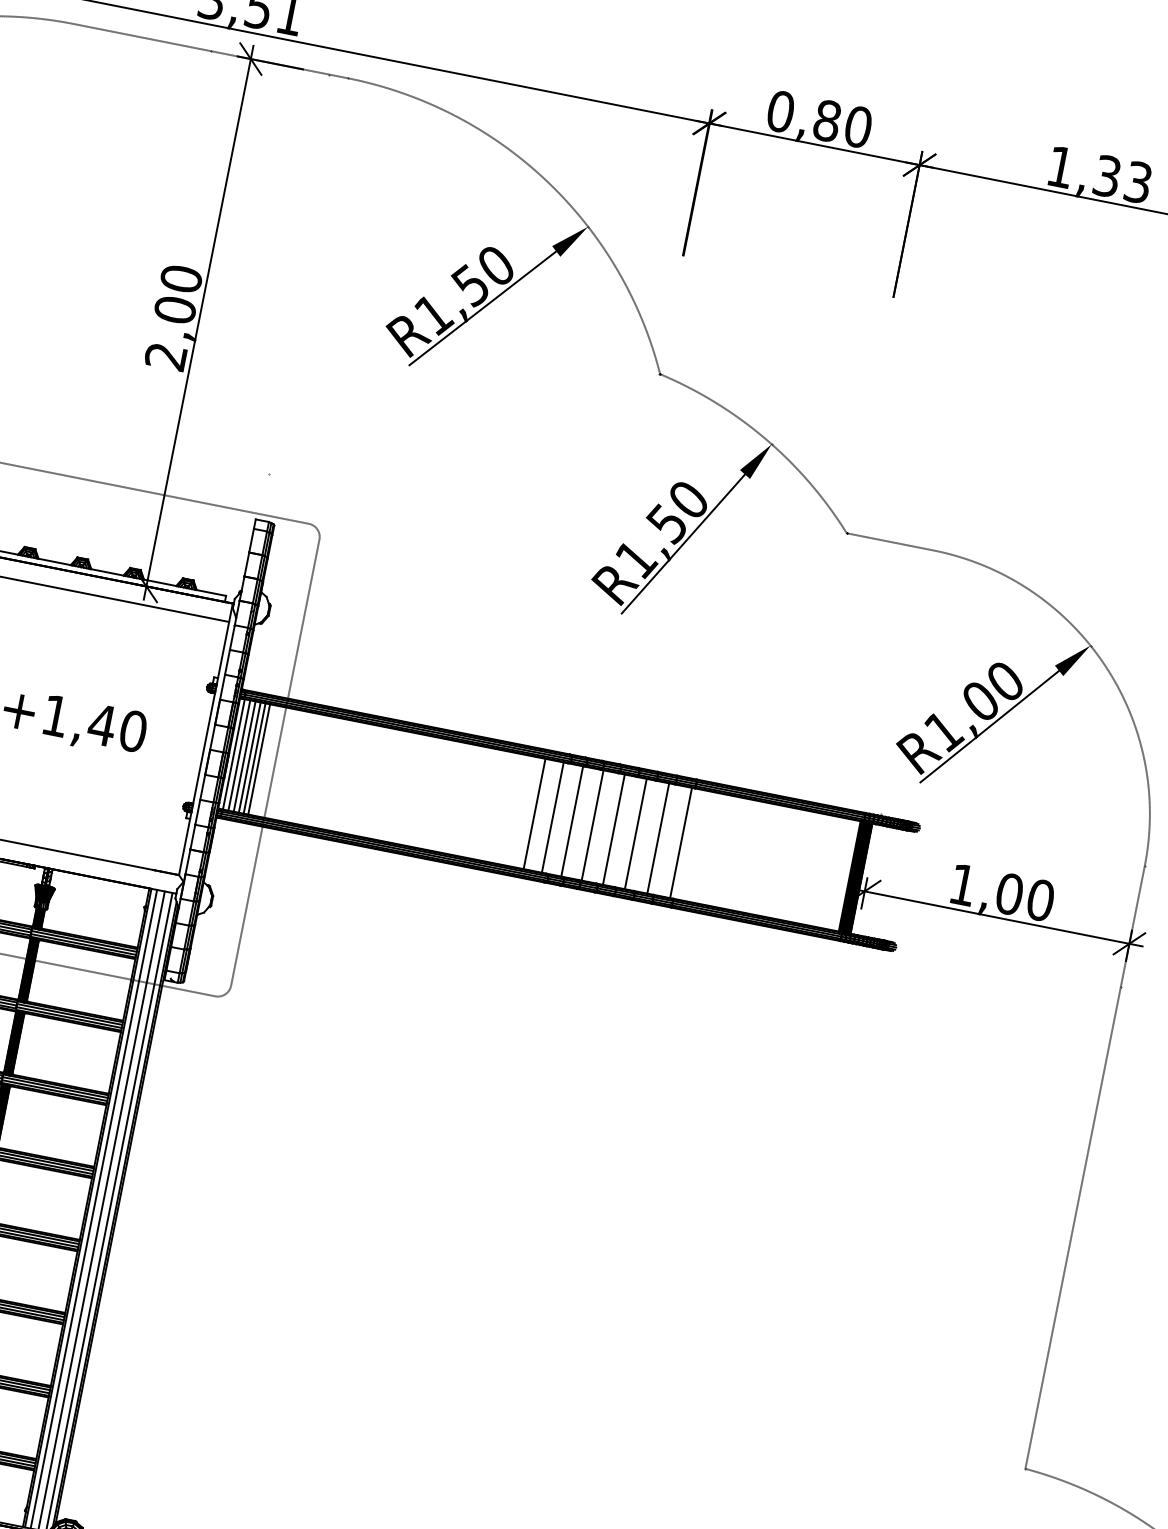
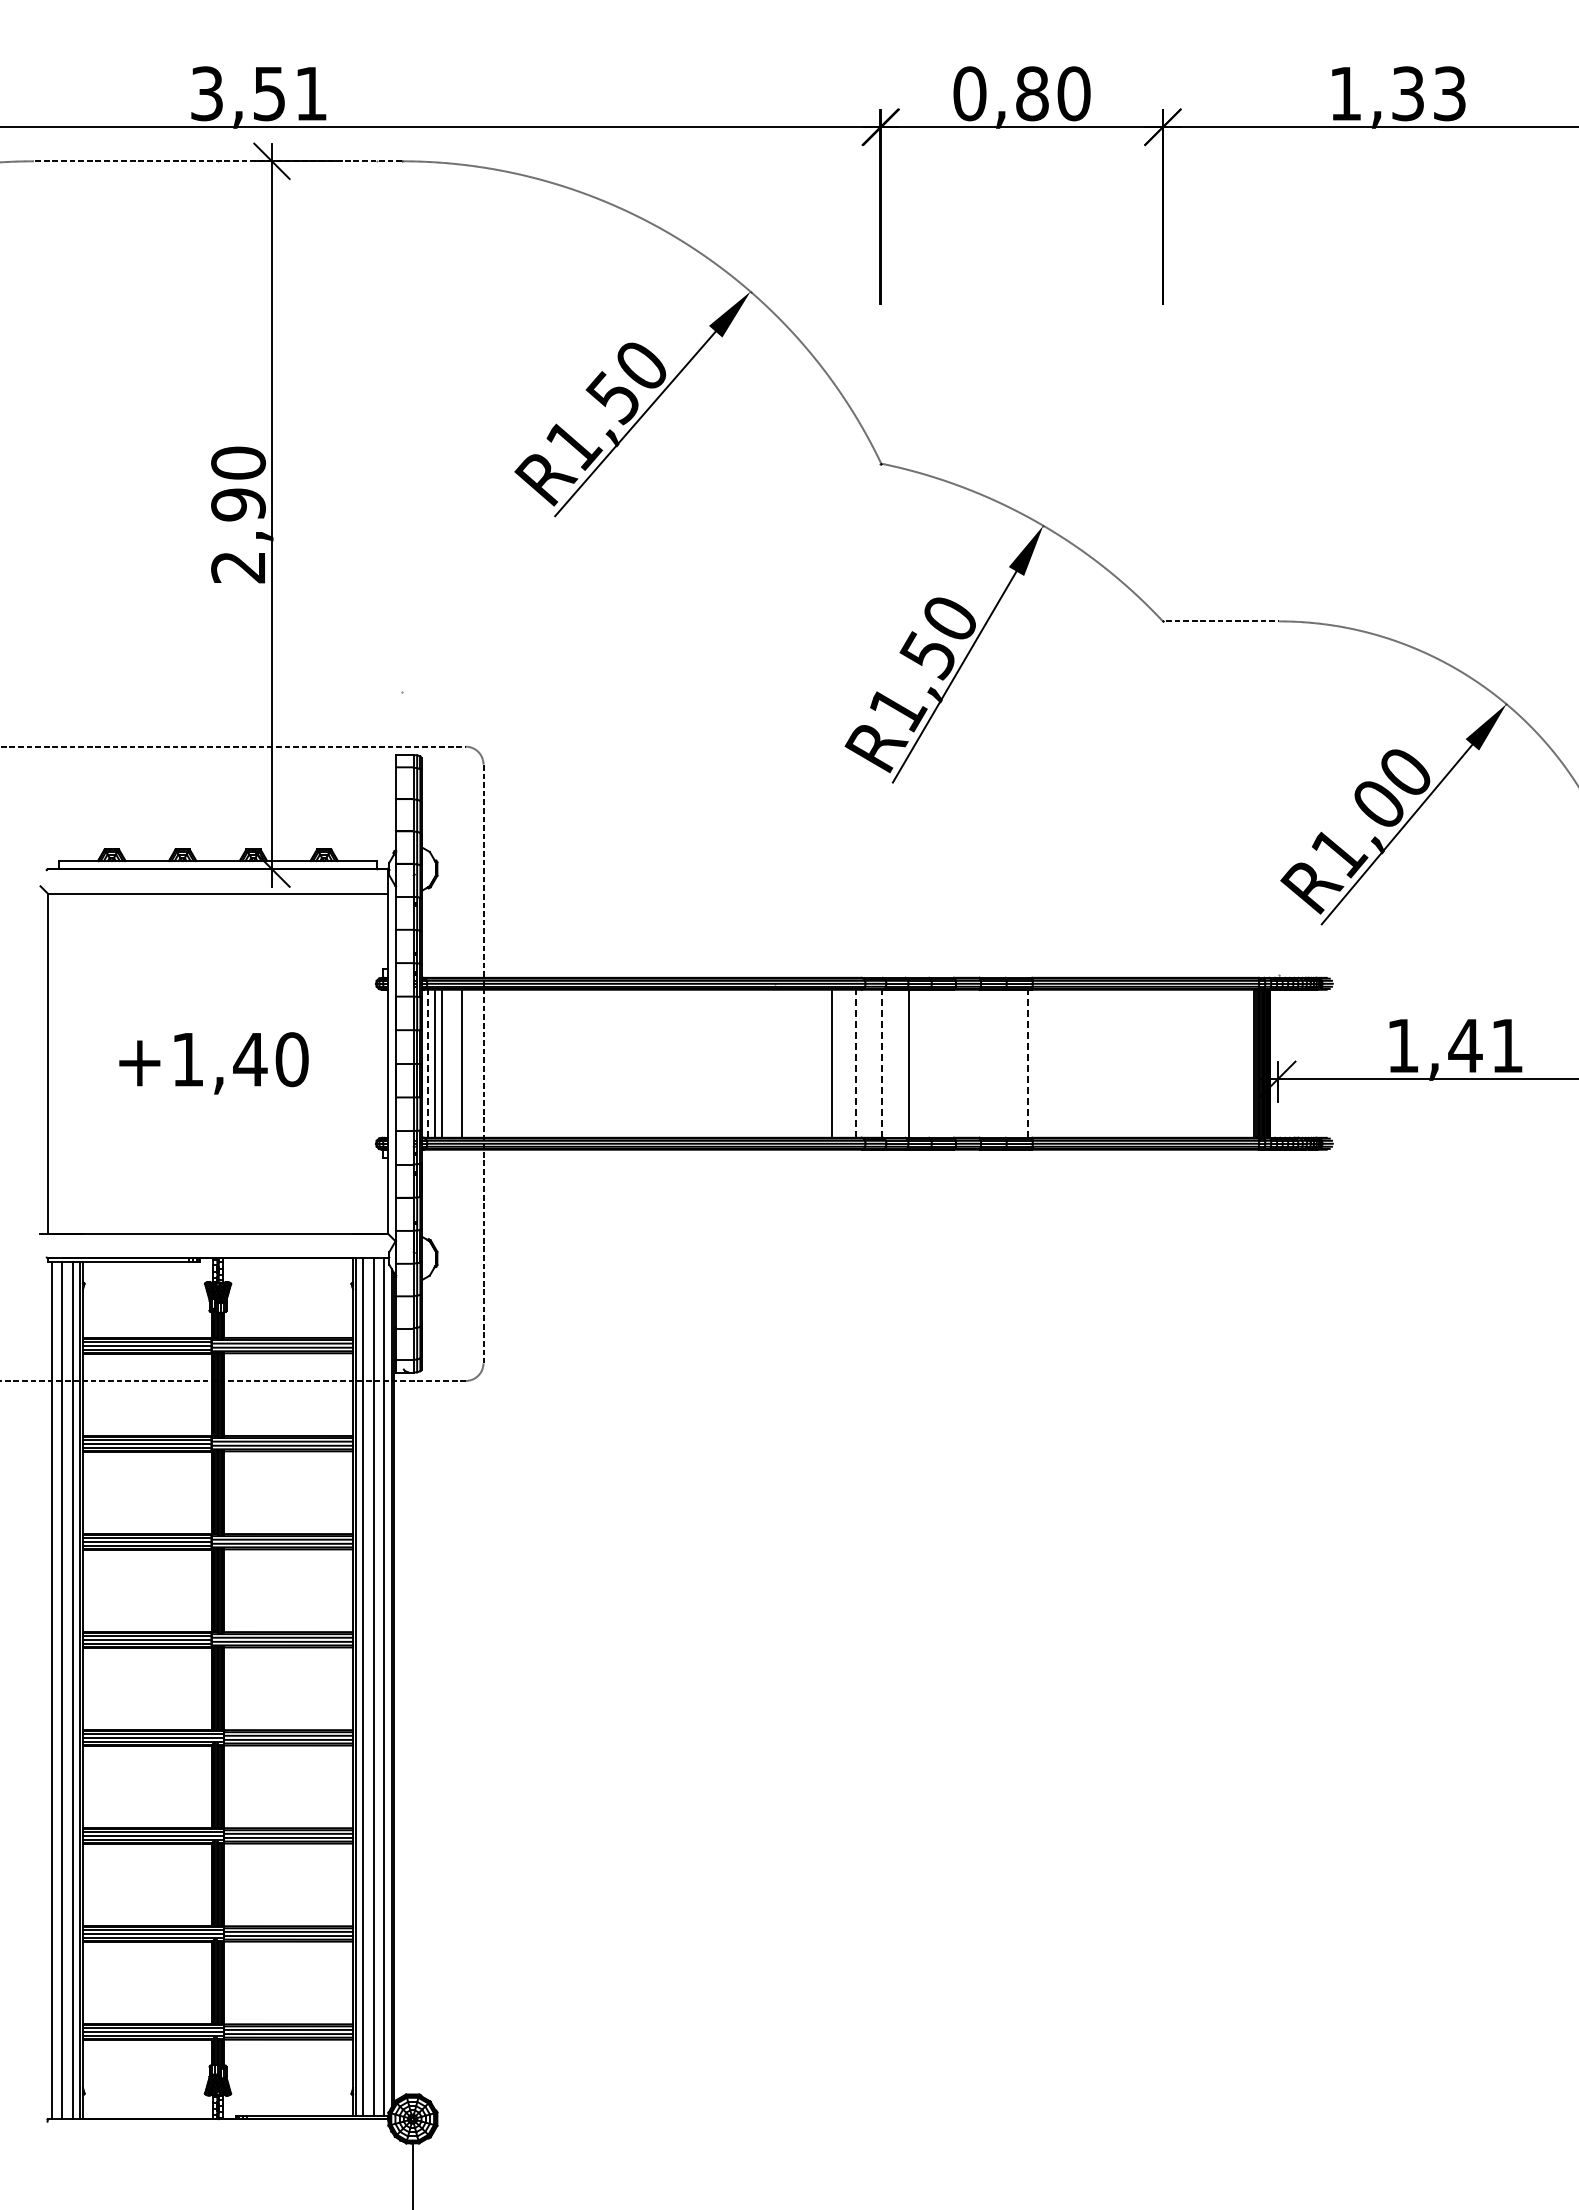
text: (175, 309) -> (238, 504), 2,00 -> 2,90
line: (233, 754) -> (427, 1063), solid -> dashed
line: (250, 757) -> (449, 1063), removed
line: (254, 758) -> (455, 1063), removed
line: (552, 817) -> (855, 1063), solid -> dashed
line: (572, 821) -> (882, 1063), solid -> dashed
line: (613, 829) -> (937, 1063), removed
line: (635, 833) -> (967, 1063), removed
line: (658, 838) -> (997, 1063), removed
line: (681, 842) -> (1028, 1063), solid -> dashed
text: (1024, 896) -> (1485, 1045), 1,00 -> 1,41

